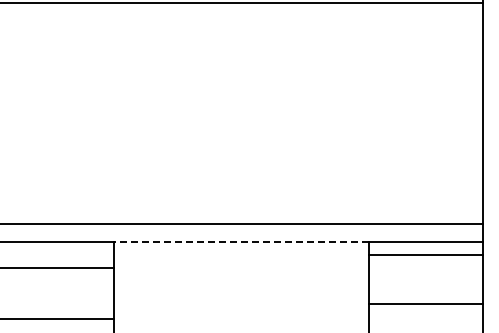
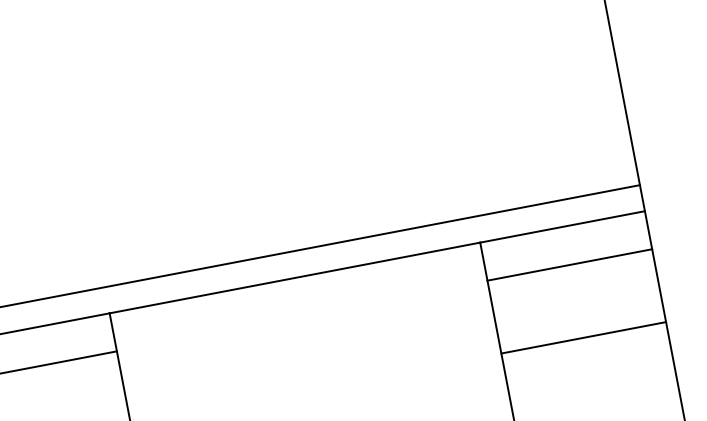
line: (241, 242) -> (294, 278), dashed -> solid
line: (425, 255) -> (569, 265), moved
line: (425, 303) -> (583, 337), moved

